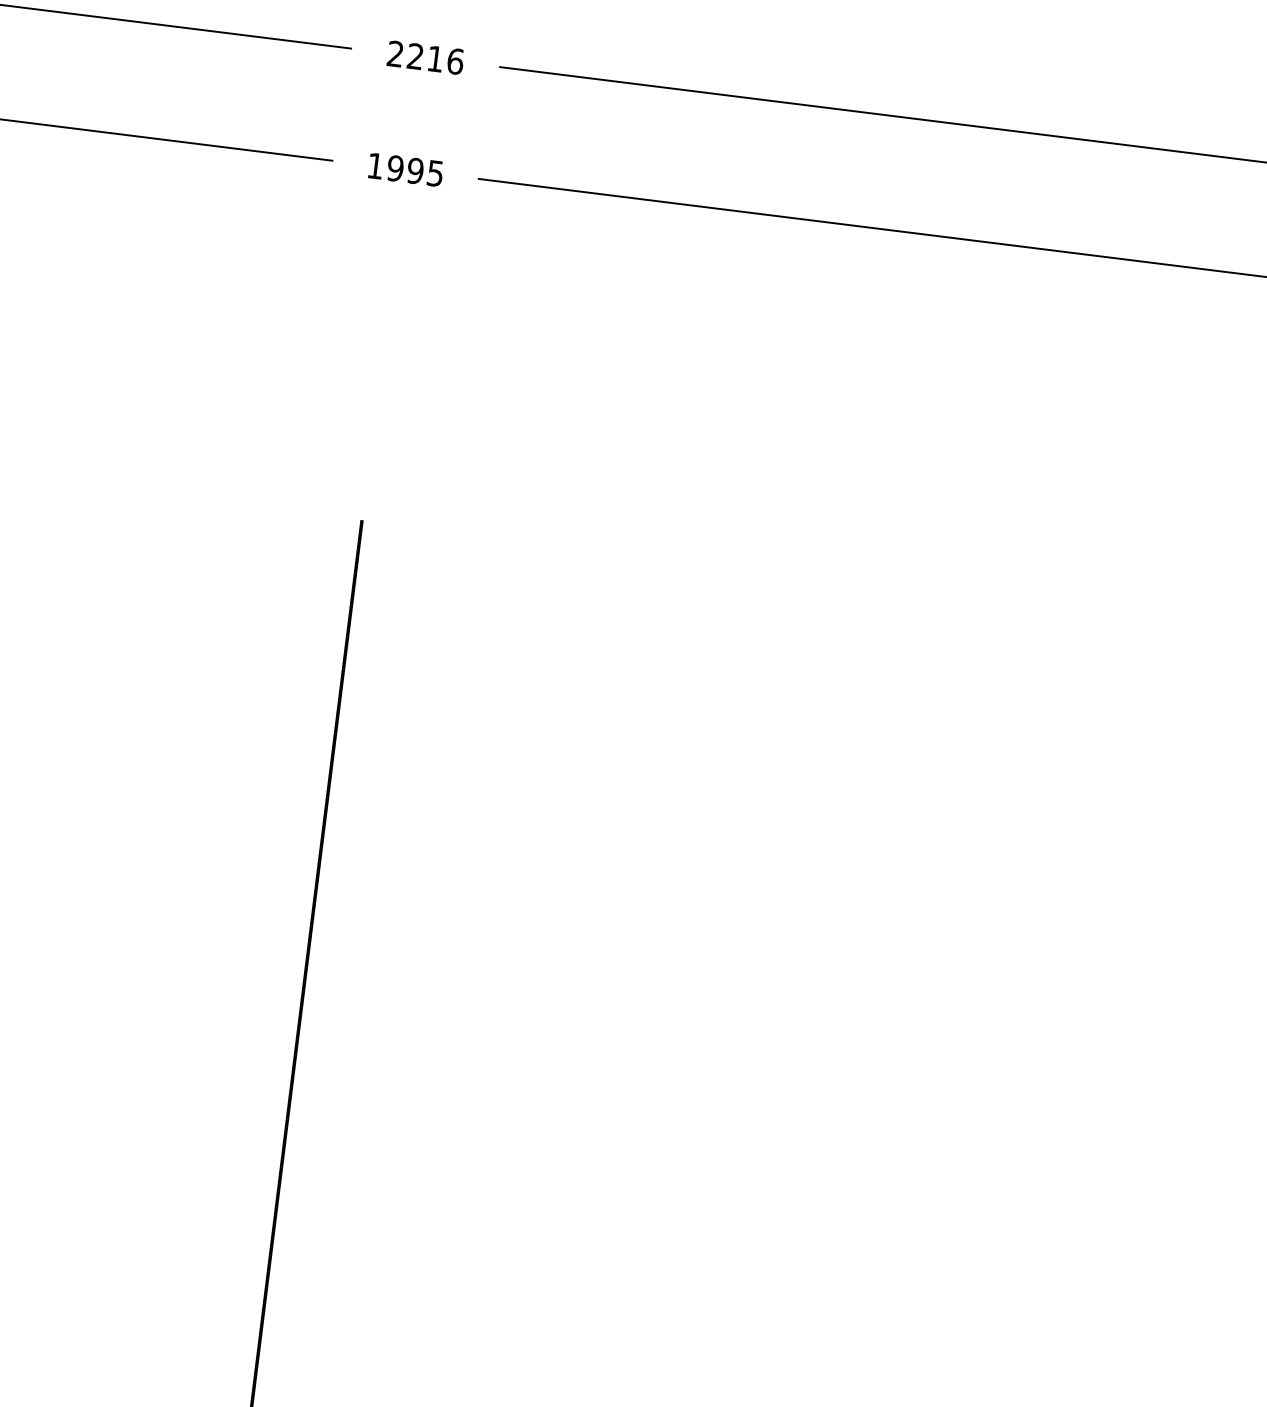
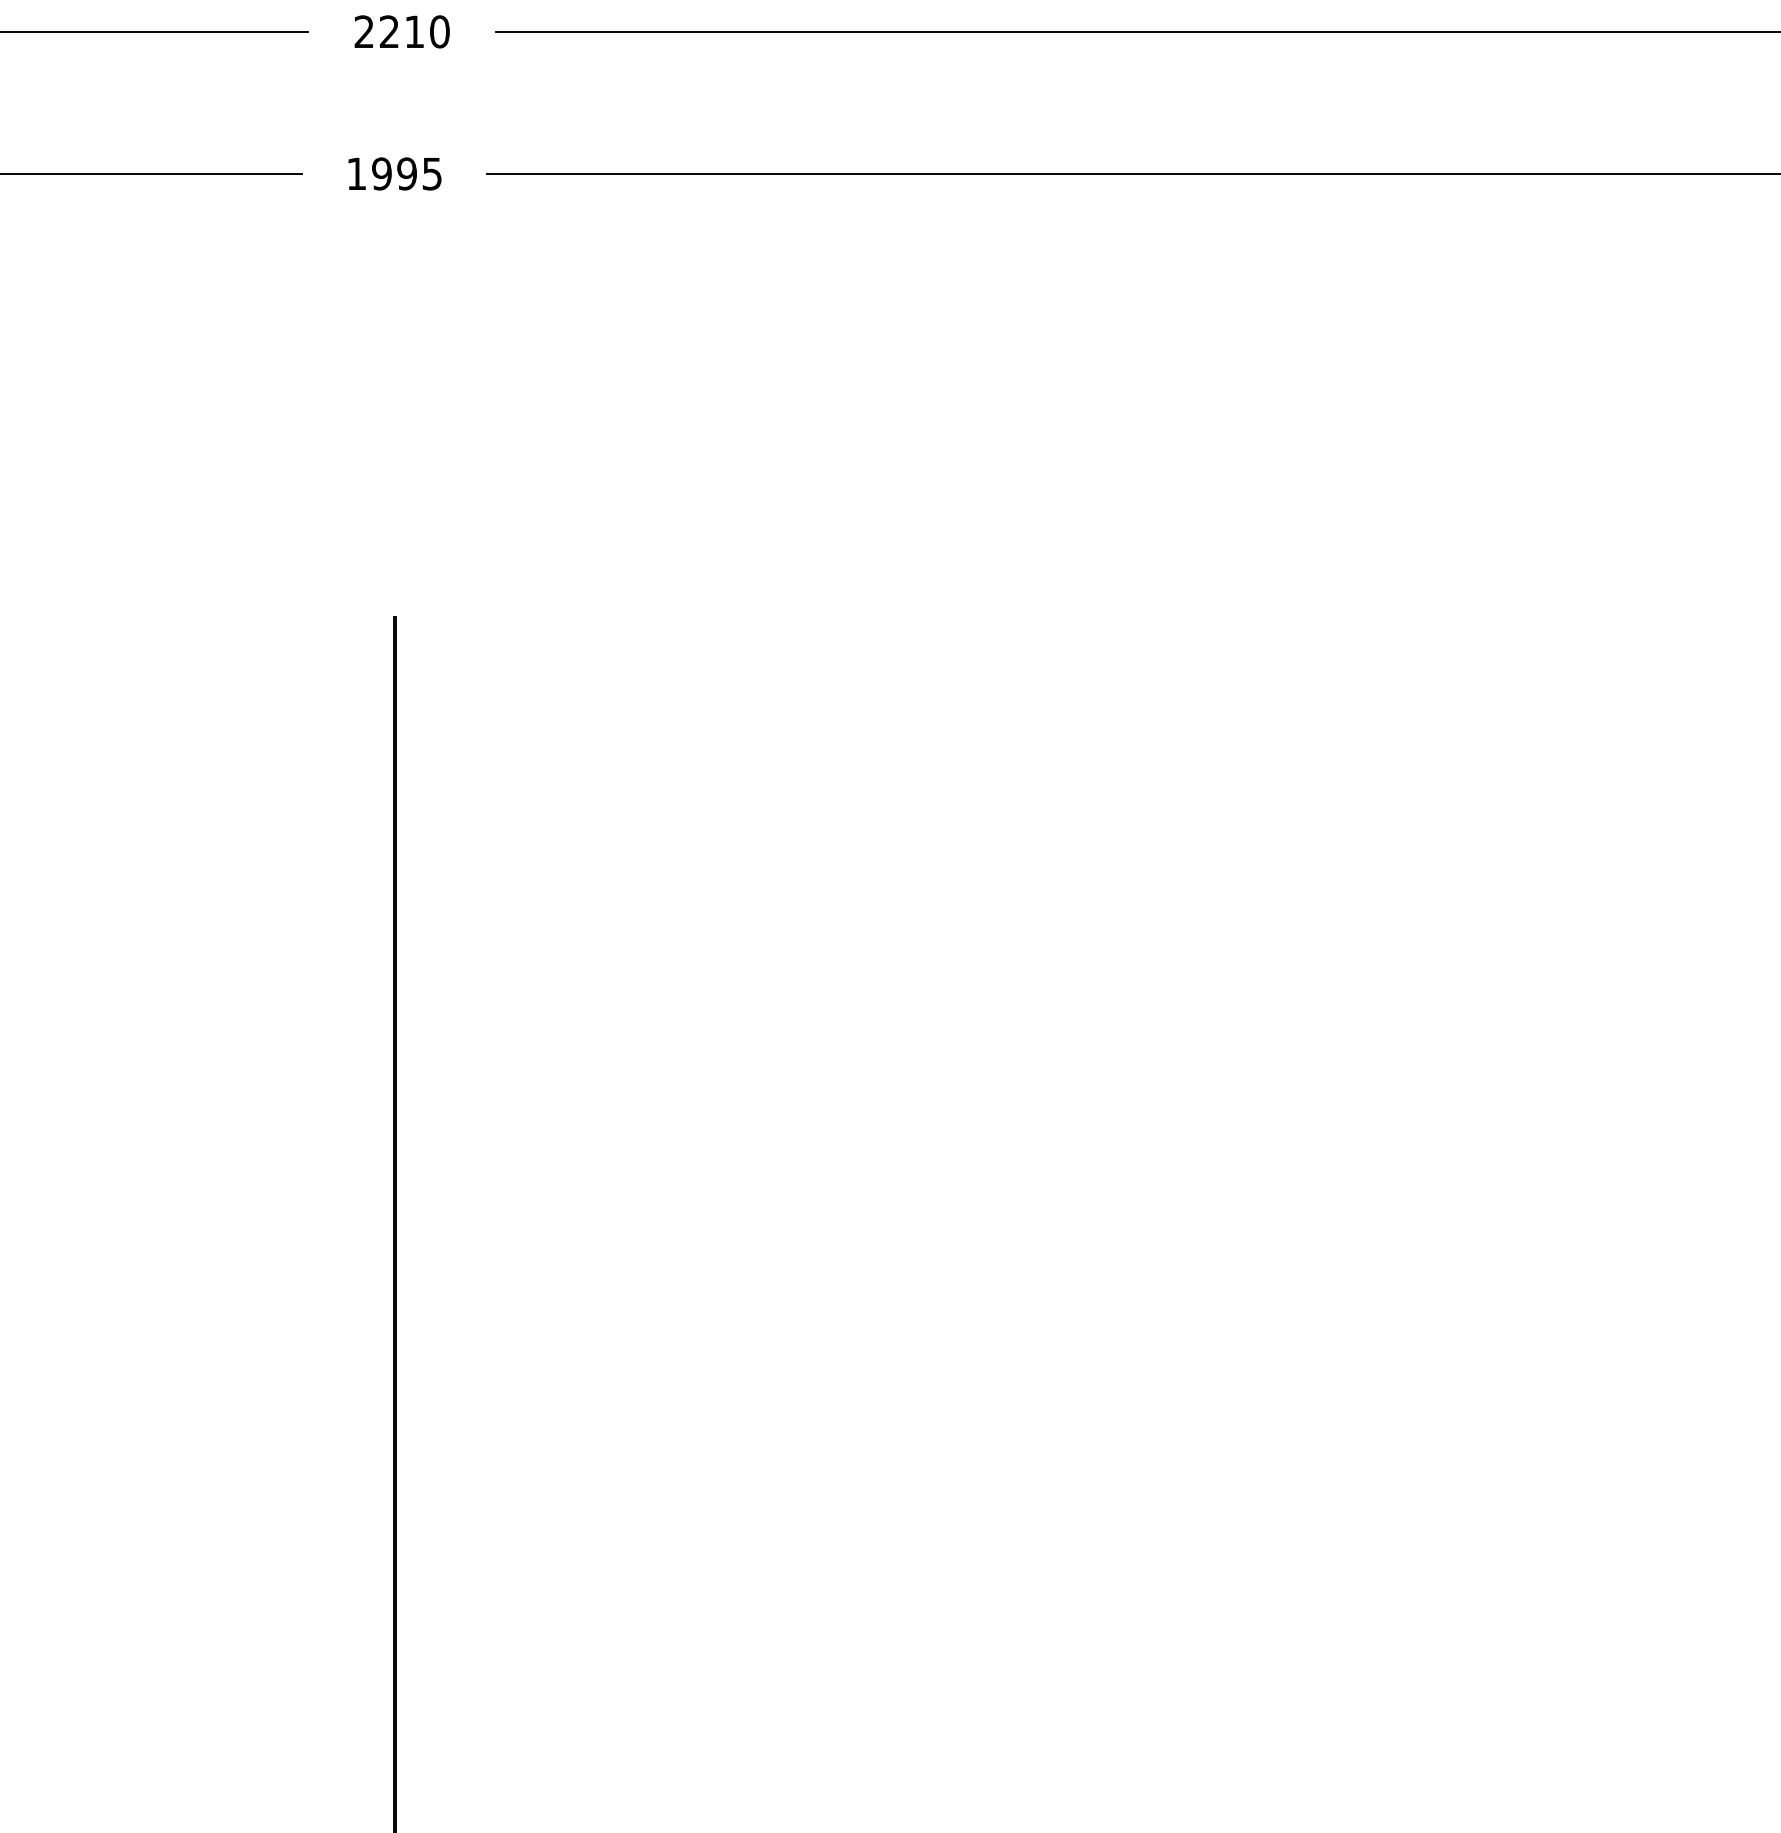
text: (455, 61) -> (439, 31), 2216 -> 2210

